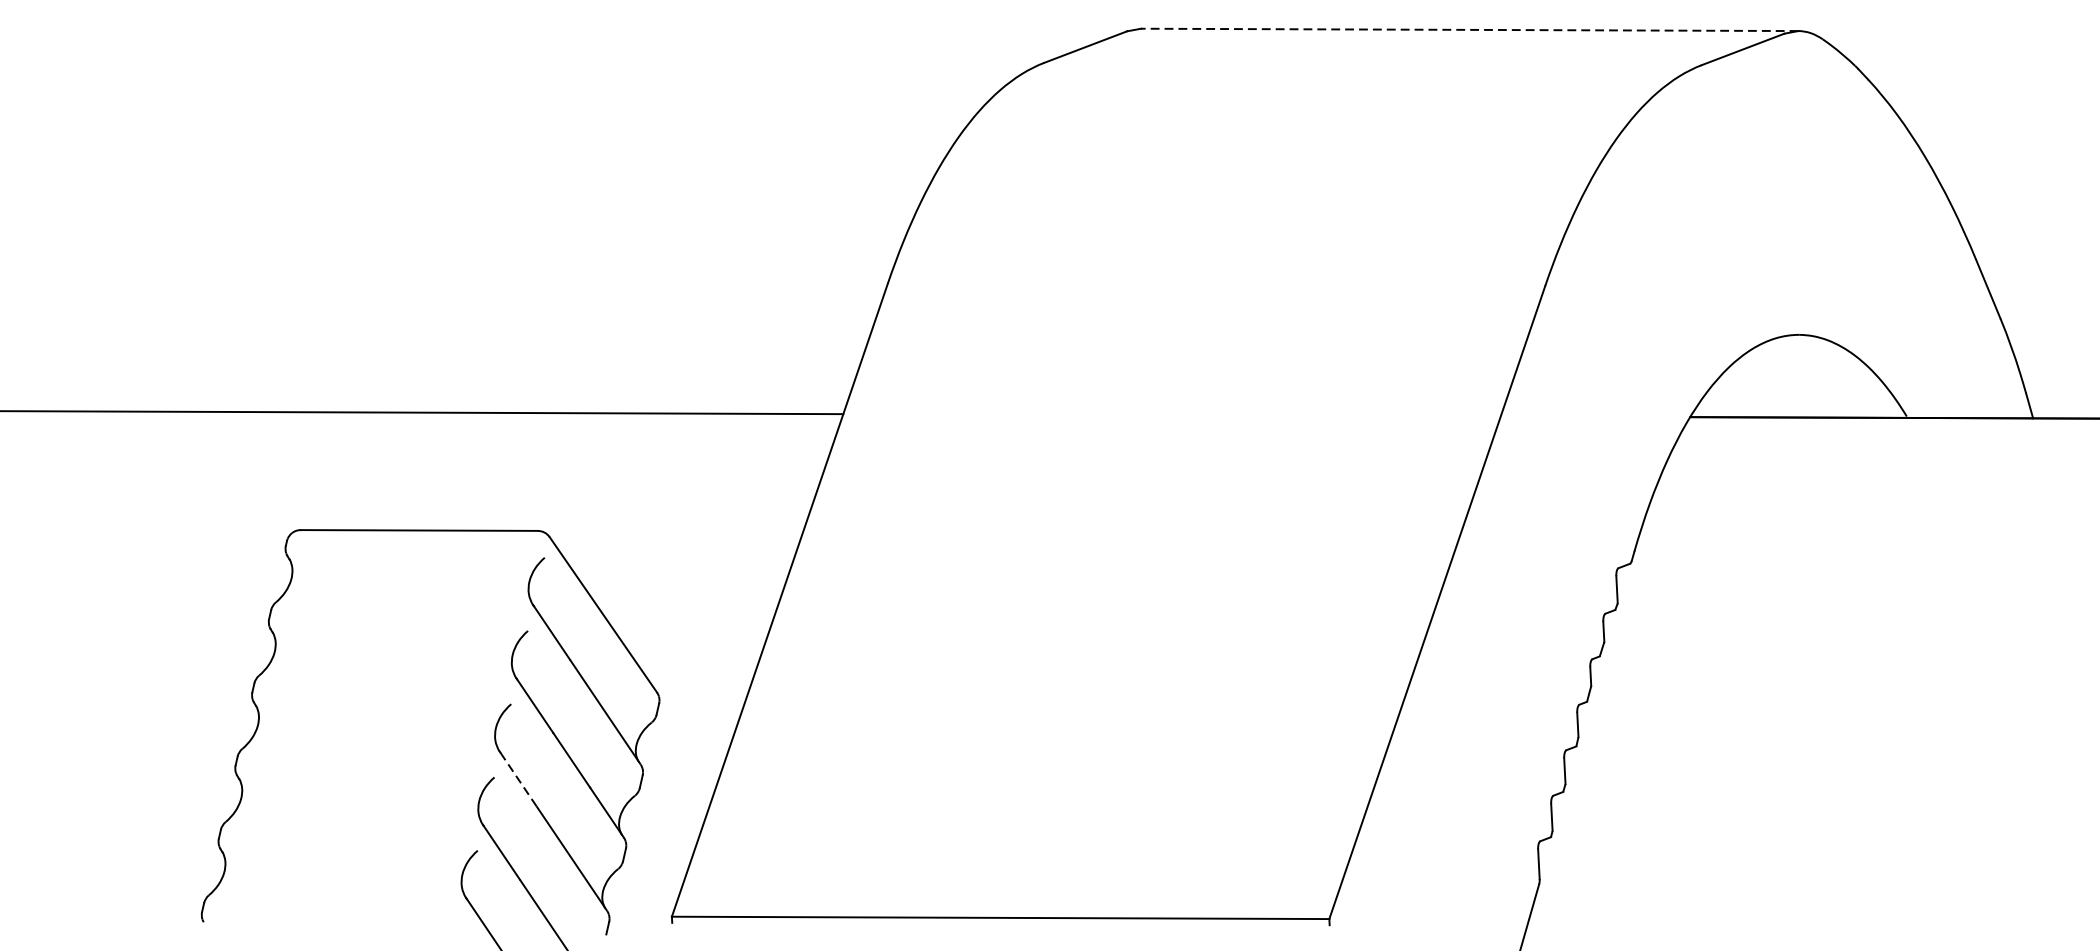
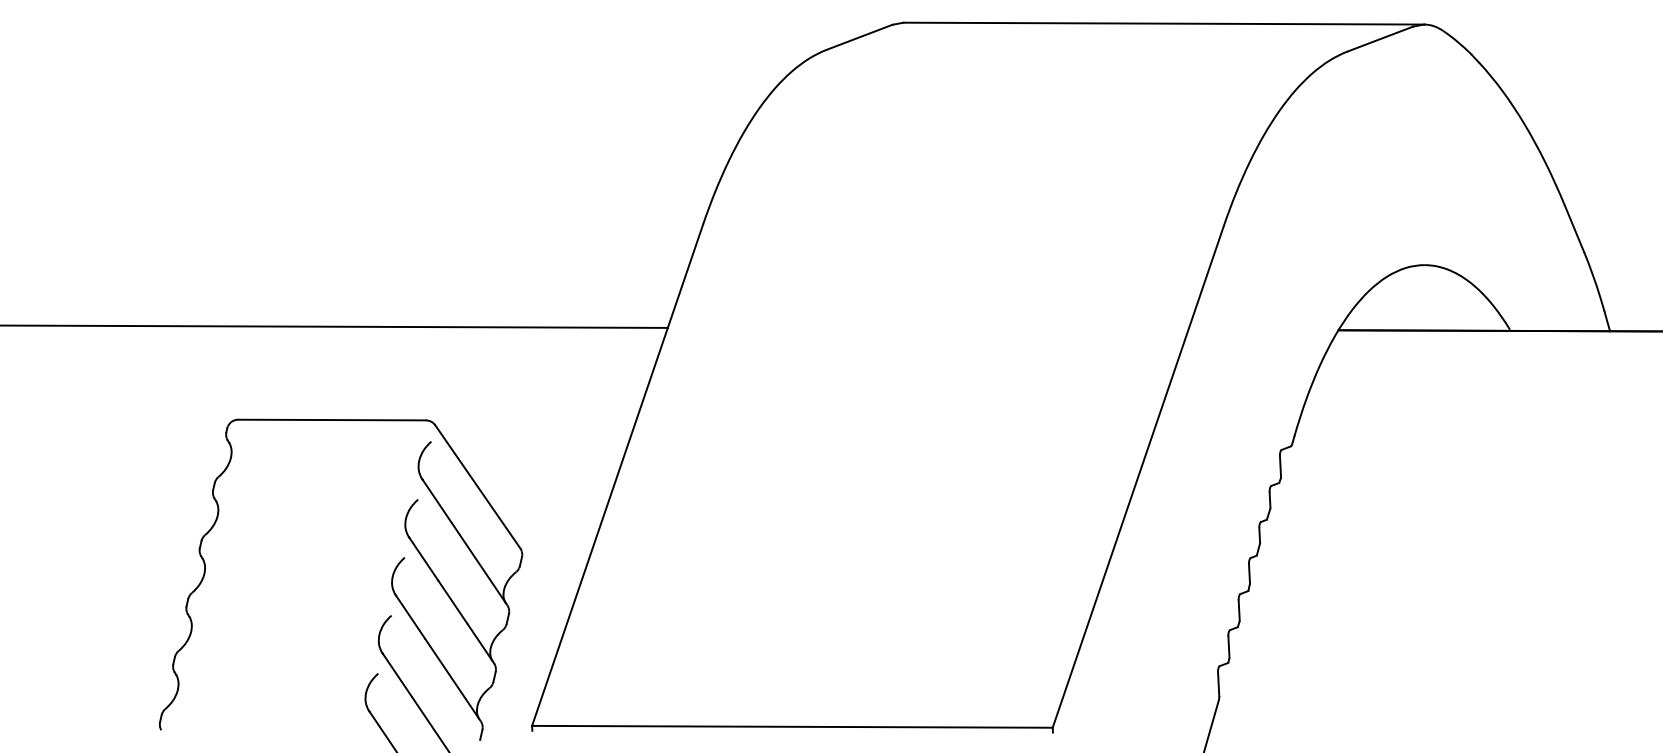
line: (1469, 29) -> (1163, 23), dashed -> solid
line: (518, 779) -> (410, 617), dashed -> solid

